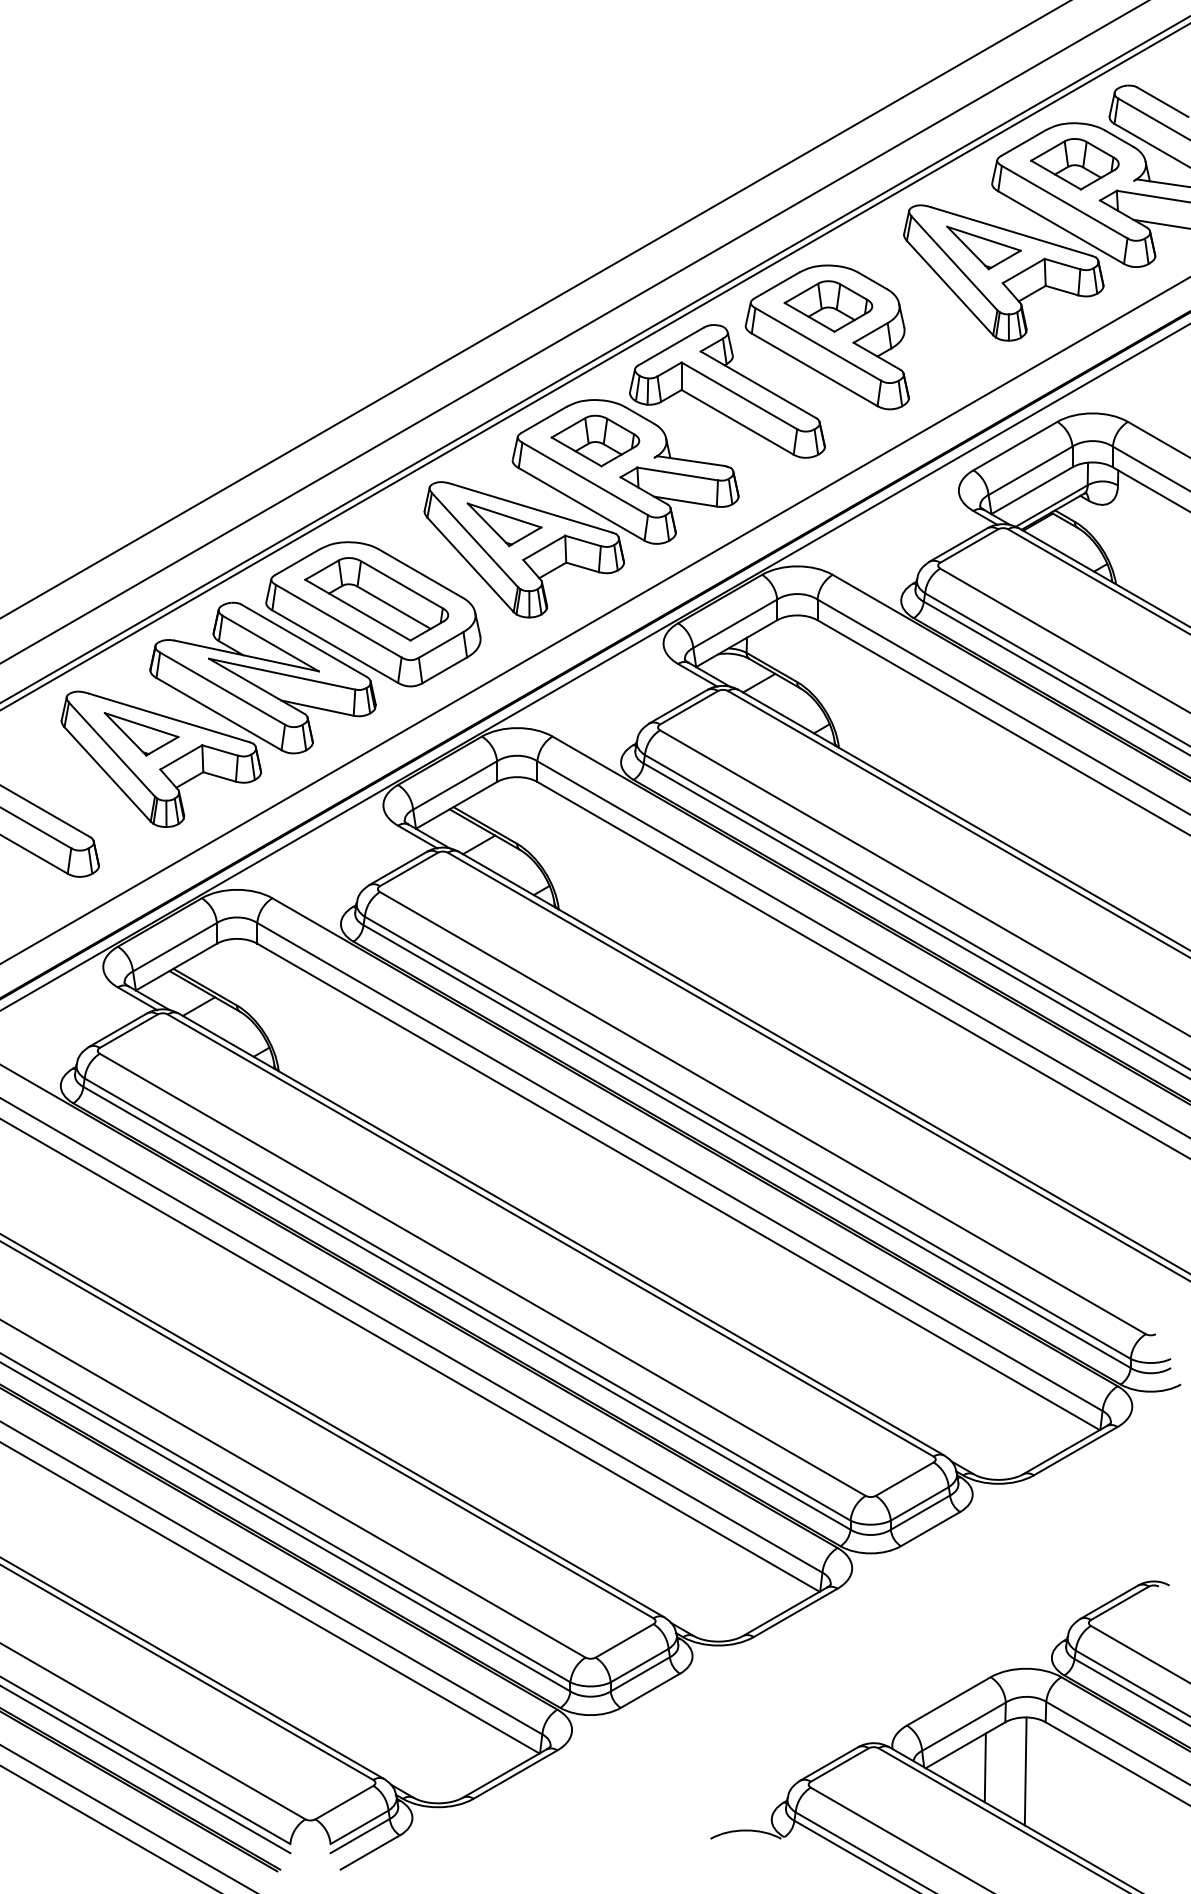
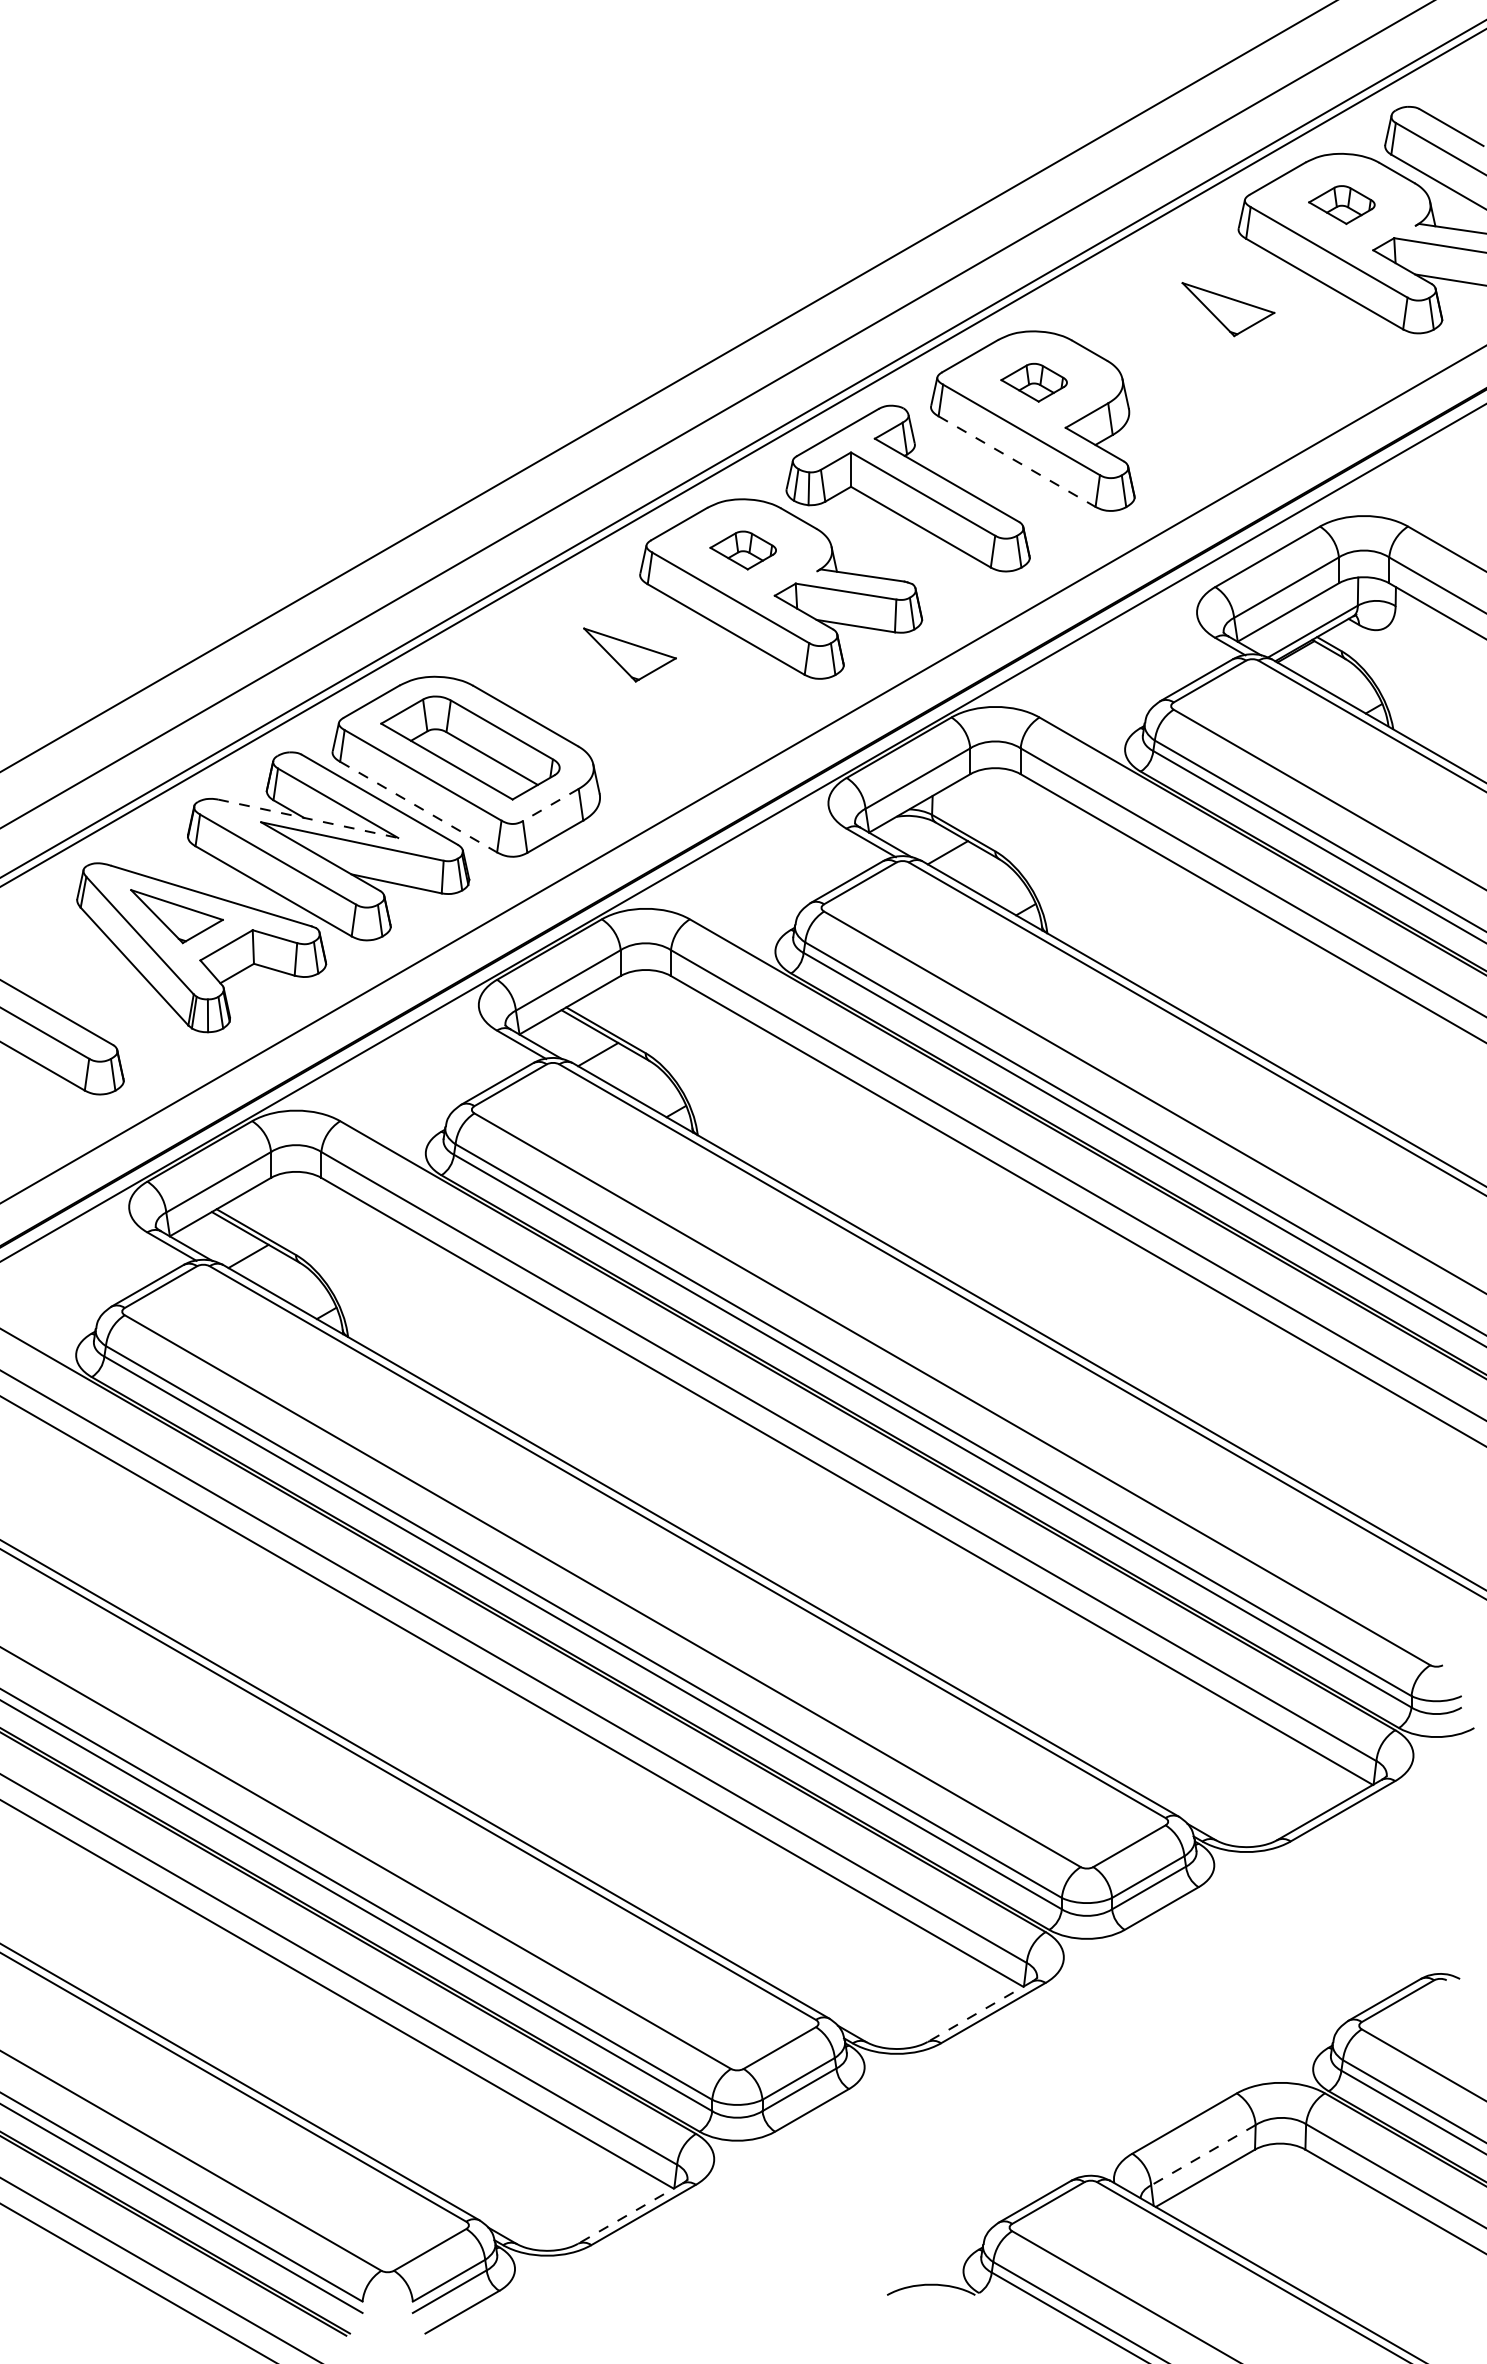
part: (1074, 163) -> (1341, 204), size x0.6
part: (1003, 272) -> (1252, 340), removed
part: (827, 306) -> (1033, 382), size x0.6
line: (815, 369) -> (1017, 461), solid -> dashed
part: (594, 441) -> (742, 550), size x0.6
part: (524, 549) -> (654, 685), removed
line: (440, 645) -> (550, 805), solid -> dashed
line: (335, 646) -> (418, 807), solid -> dashed
line: (246, 655) -> (308, 818), solid -> dashed
line: (784, 1612) -> (979, 2012), solid -> dashed
line: (964, 1726) -> (1203, 2155), solid -> dashed
line: (984, 1767) -> (1229, 2206), removed
line: (1025, 1771) -> (1280, 2210), removed
line: (504, 1773) -> (629, 2213), solid -> dashed

